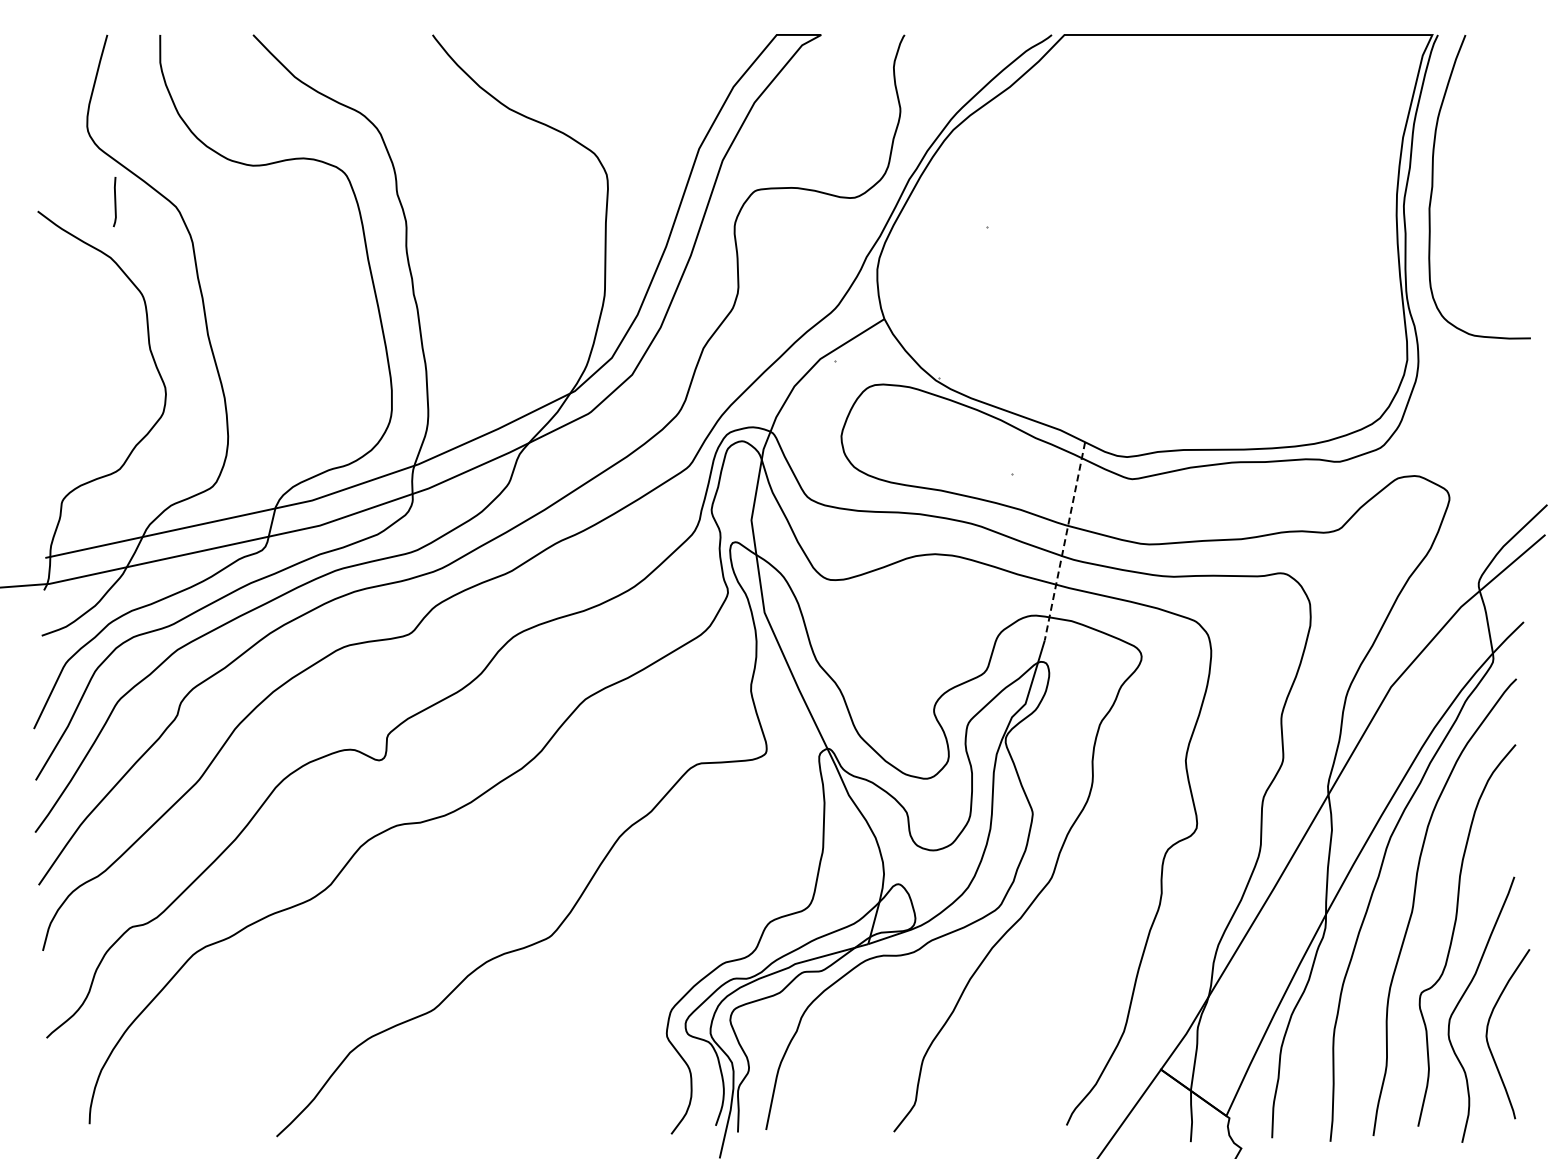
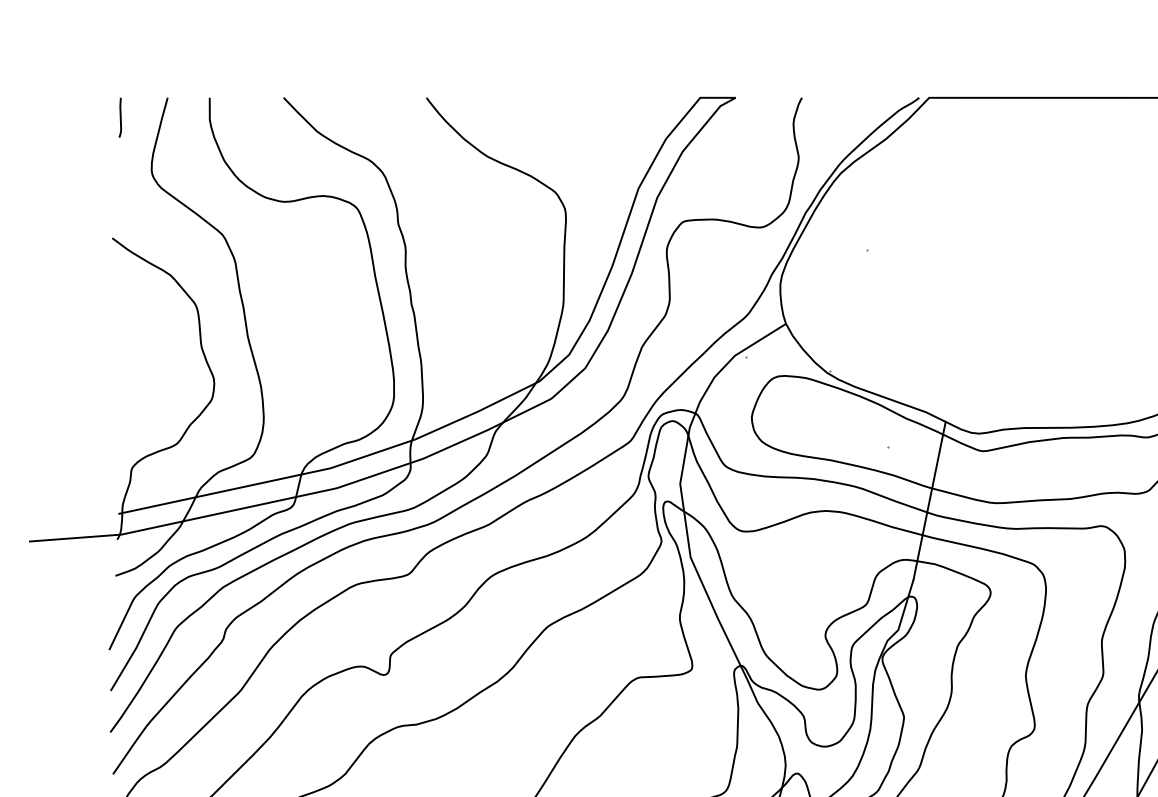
line: (114, 202) -> (120, 118), moved
line: (1064, 541) -> (929, 500), dashed -> solid

